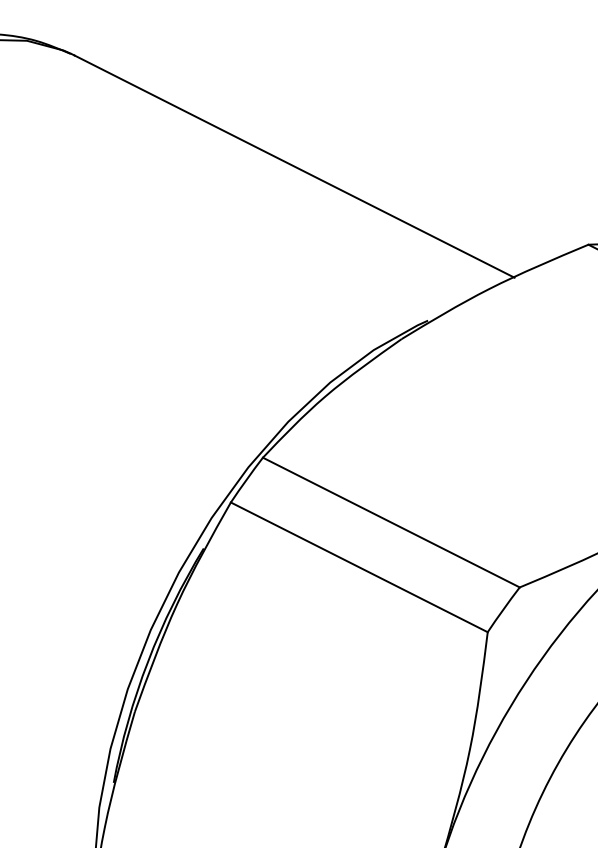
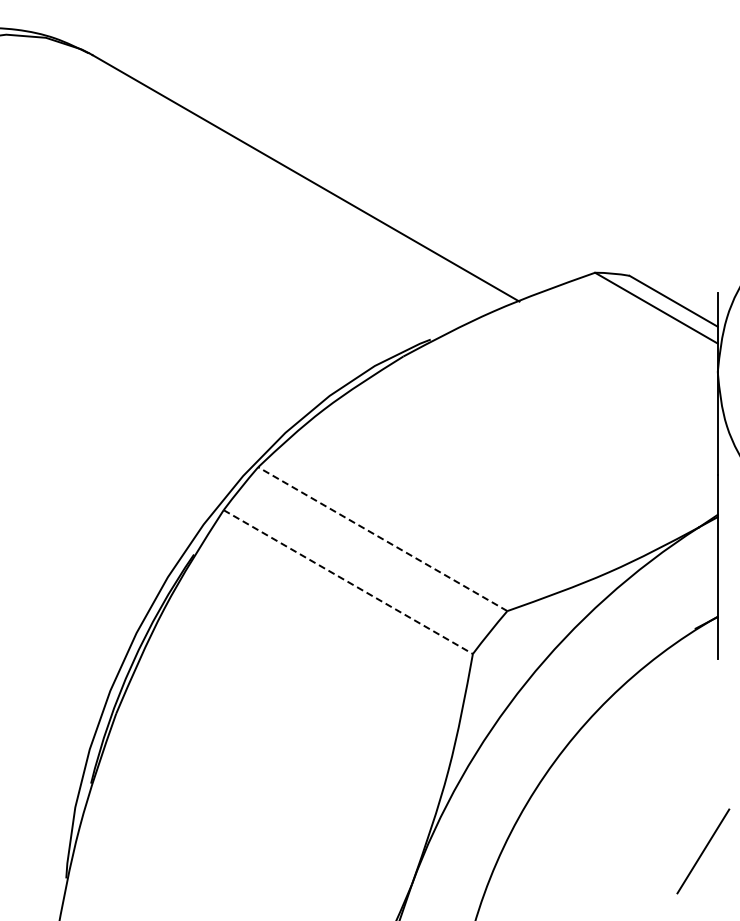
line: (391, 522) -> (382, 539), solid -> dashed
line: (359, 567) -> (348, 582), solid -> dashed

